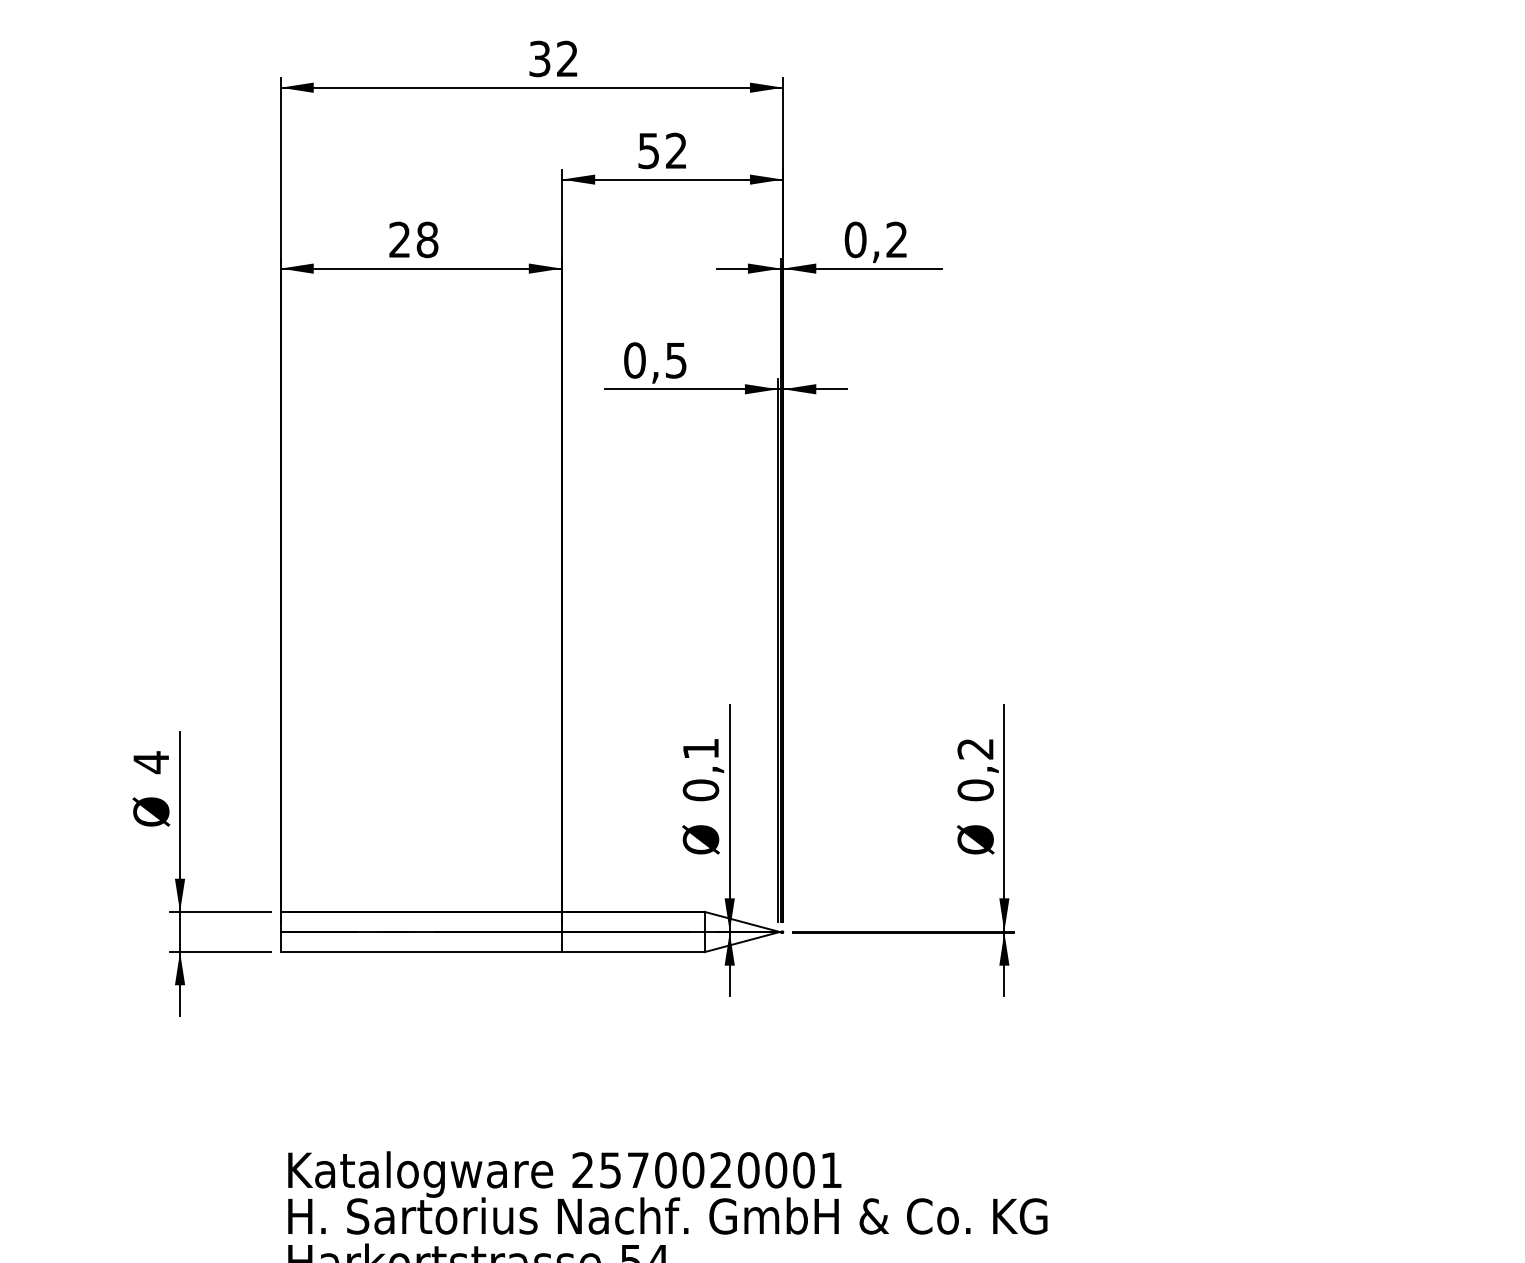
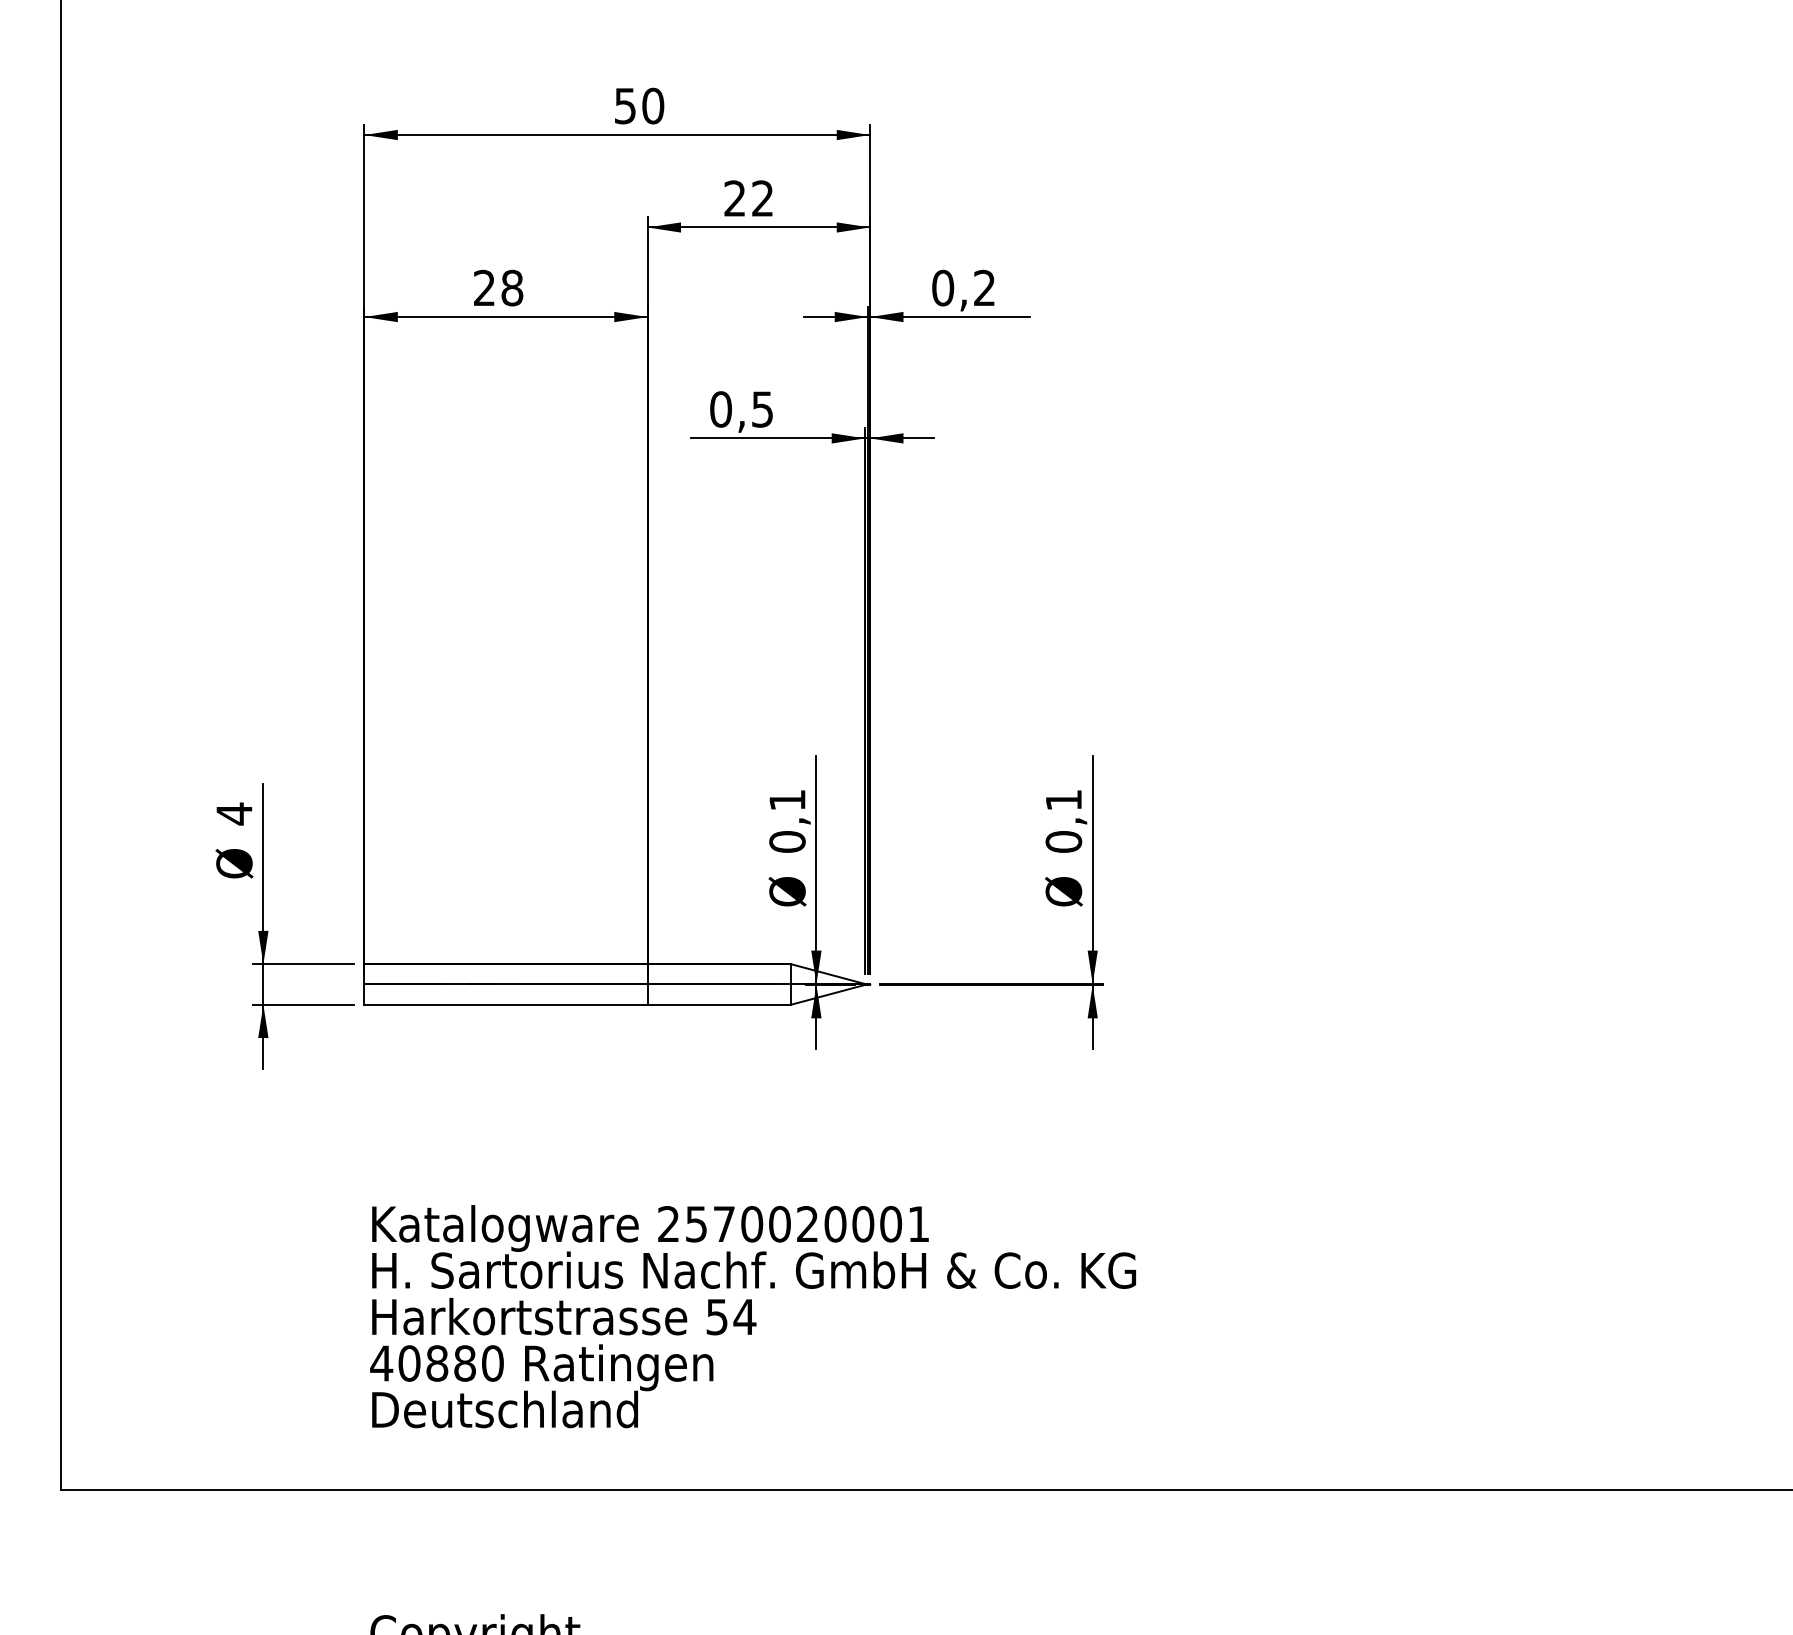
text: (553, 58) -> (639, 105), 32 -> 50
text: (648, 150) -> (734, 198), 52 -> 22
text: (975, 749) -> (1063, 800), 0,2 -> 0,1

